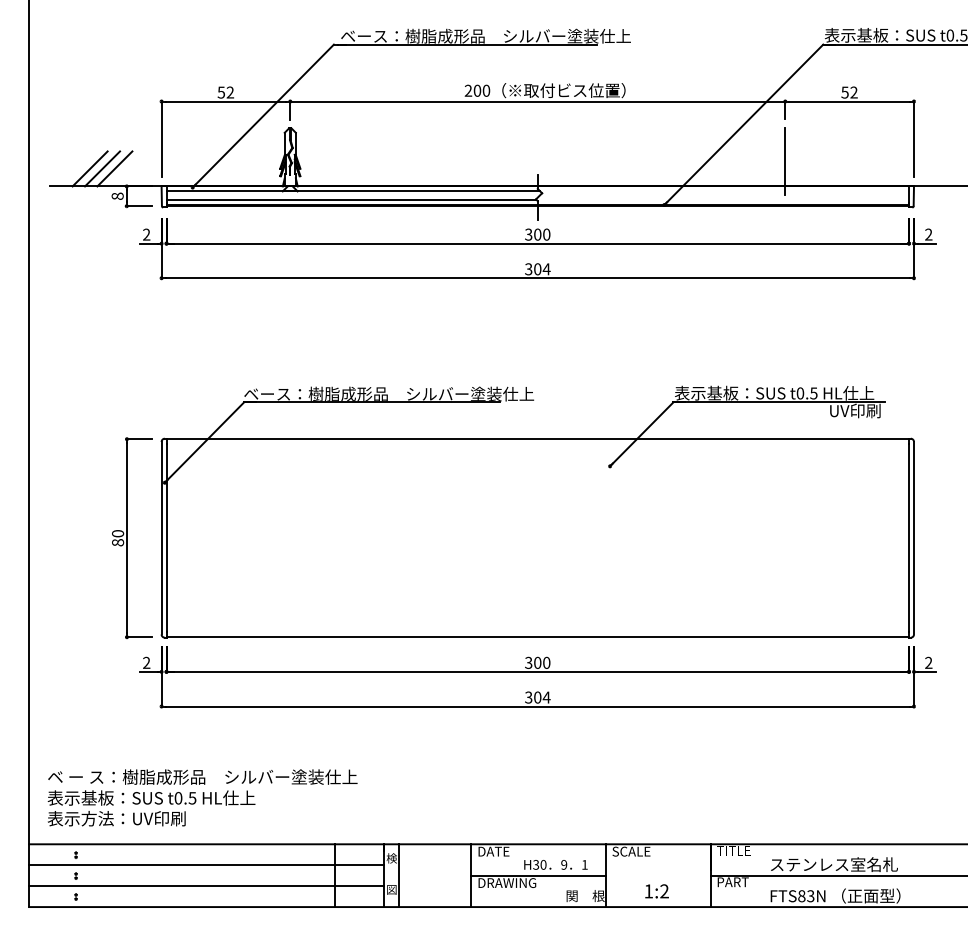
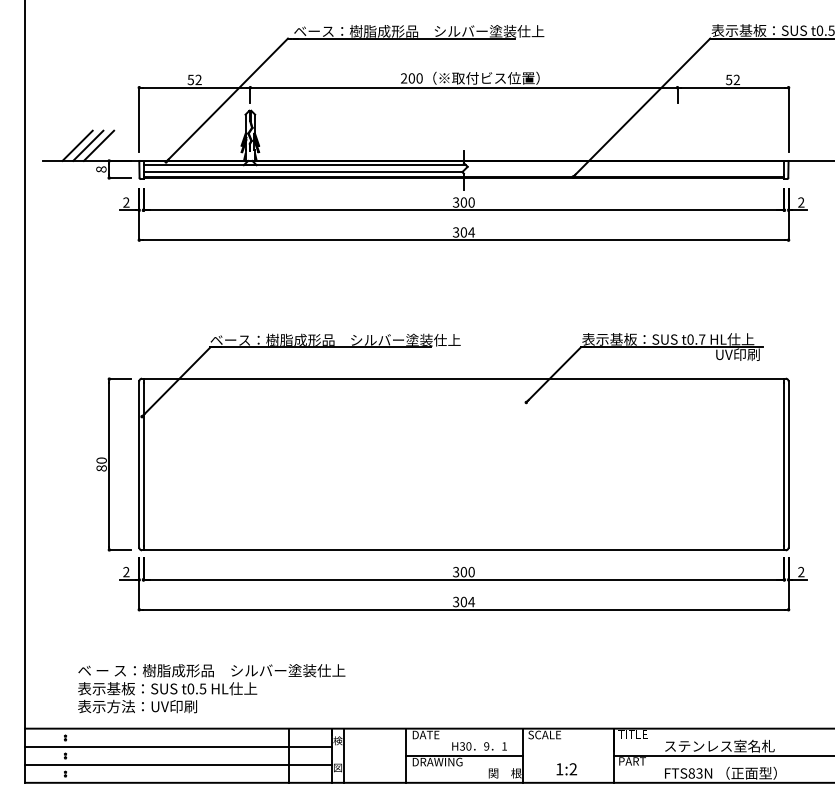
line: (785, 161) -> (677, 139), removed
text: (814, 393) -> (702, 339), t0.5 -> t0.7
text: (202, 797) -> (211, 688), moved

